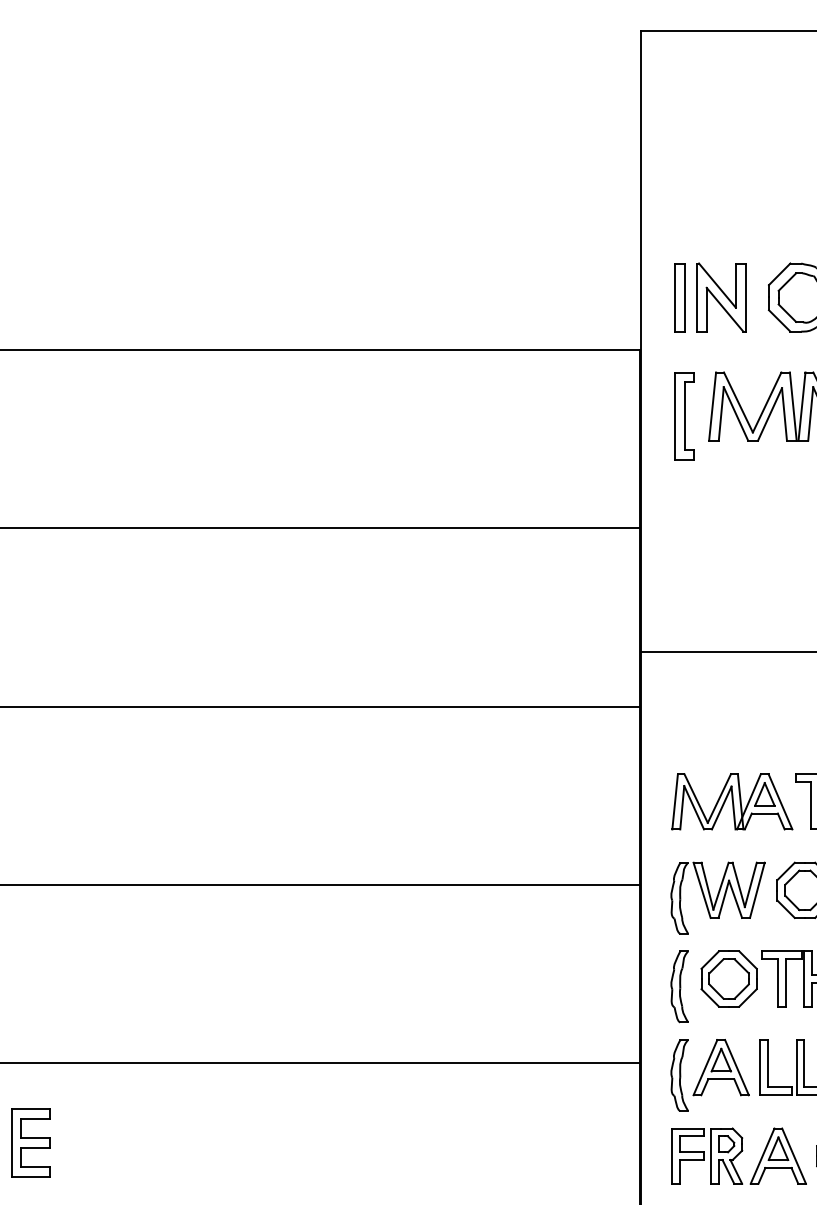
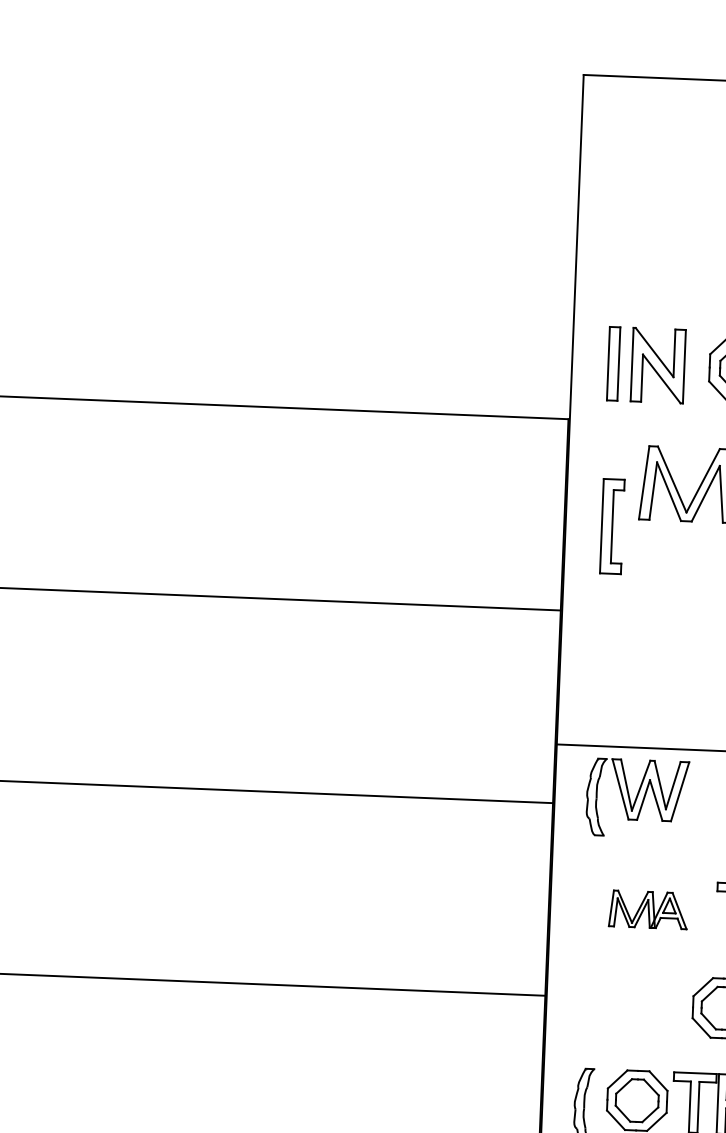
part: (684, 416) -> (612, 526), moved
part: (732, 801) -> (648, 909), size x0.6
part: (717, 897) -> (636, 797), moved

